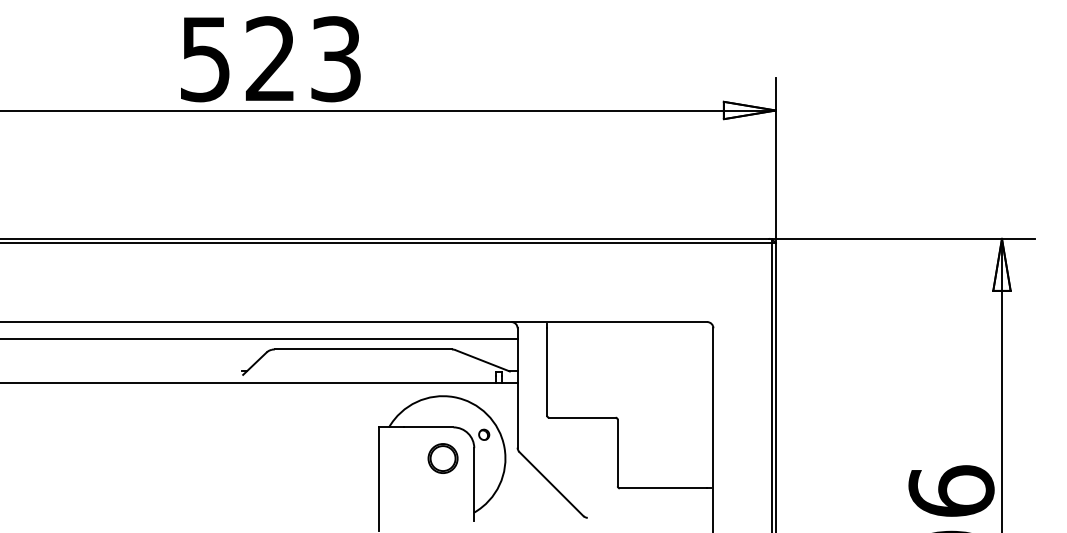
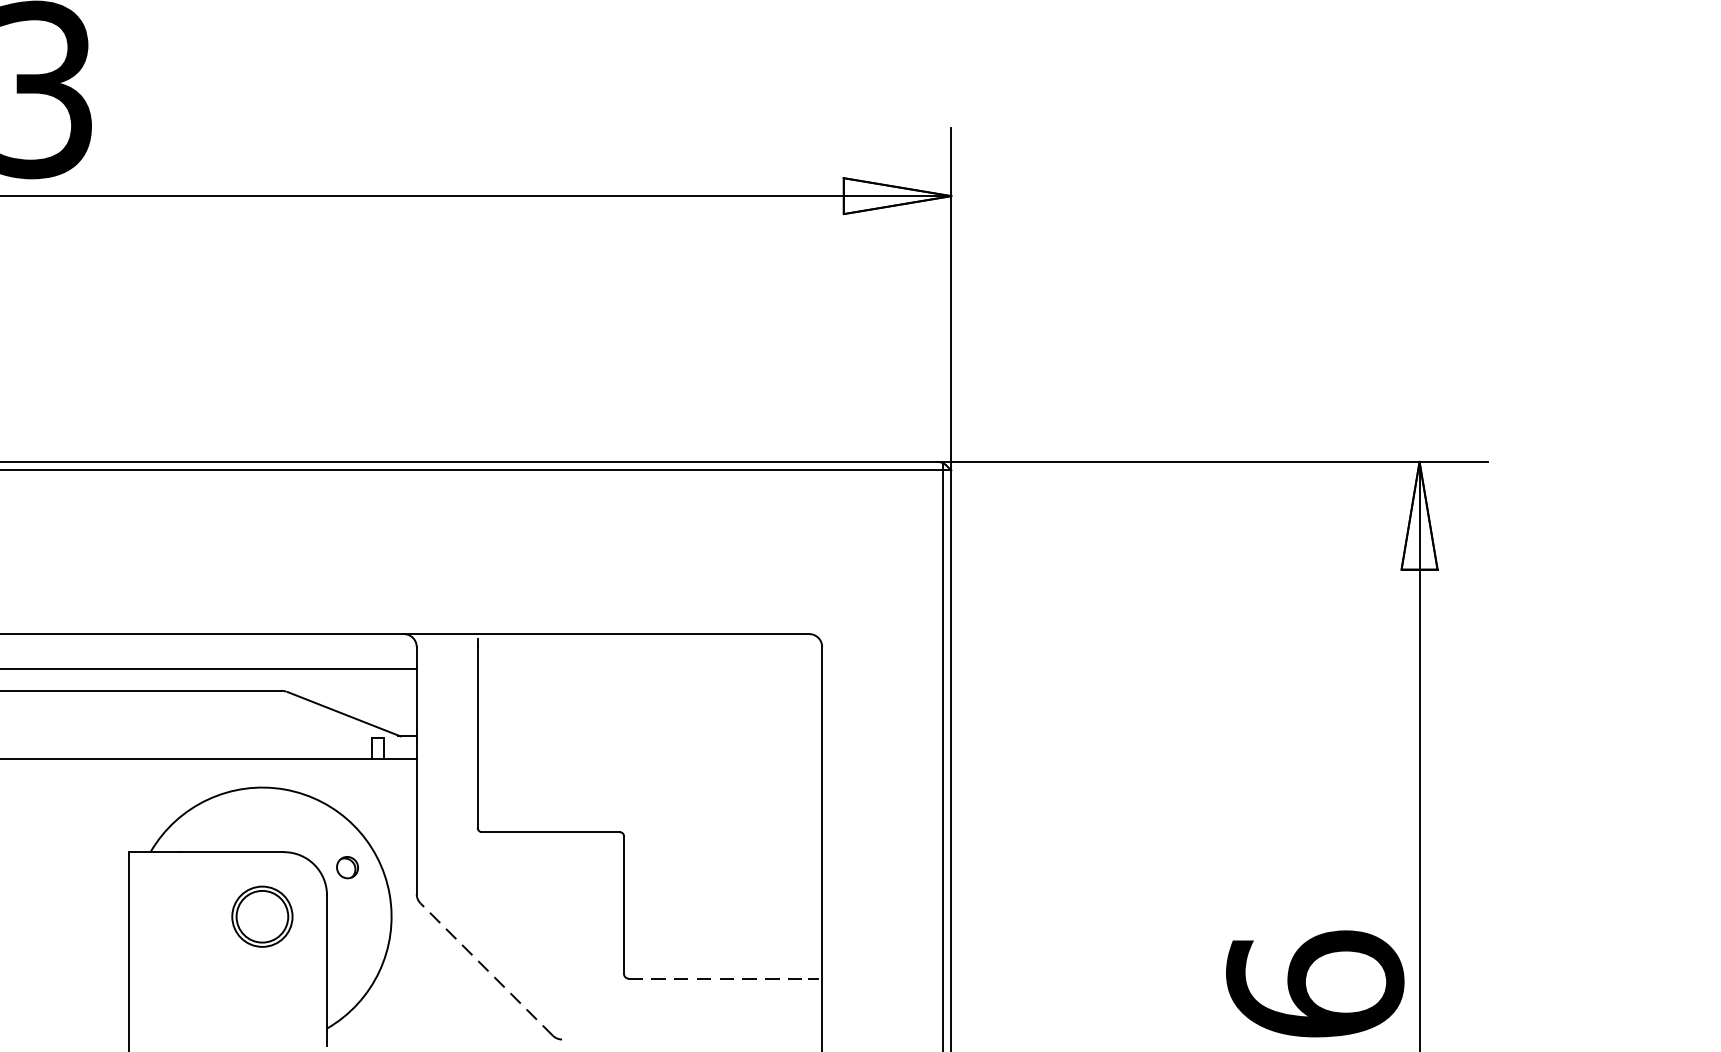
line: (551, 483) -> (486, 968), solid -> dashed
line: (663, 488) -> (718, 978), solid -> dashed

